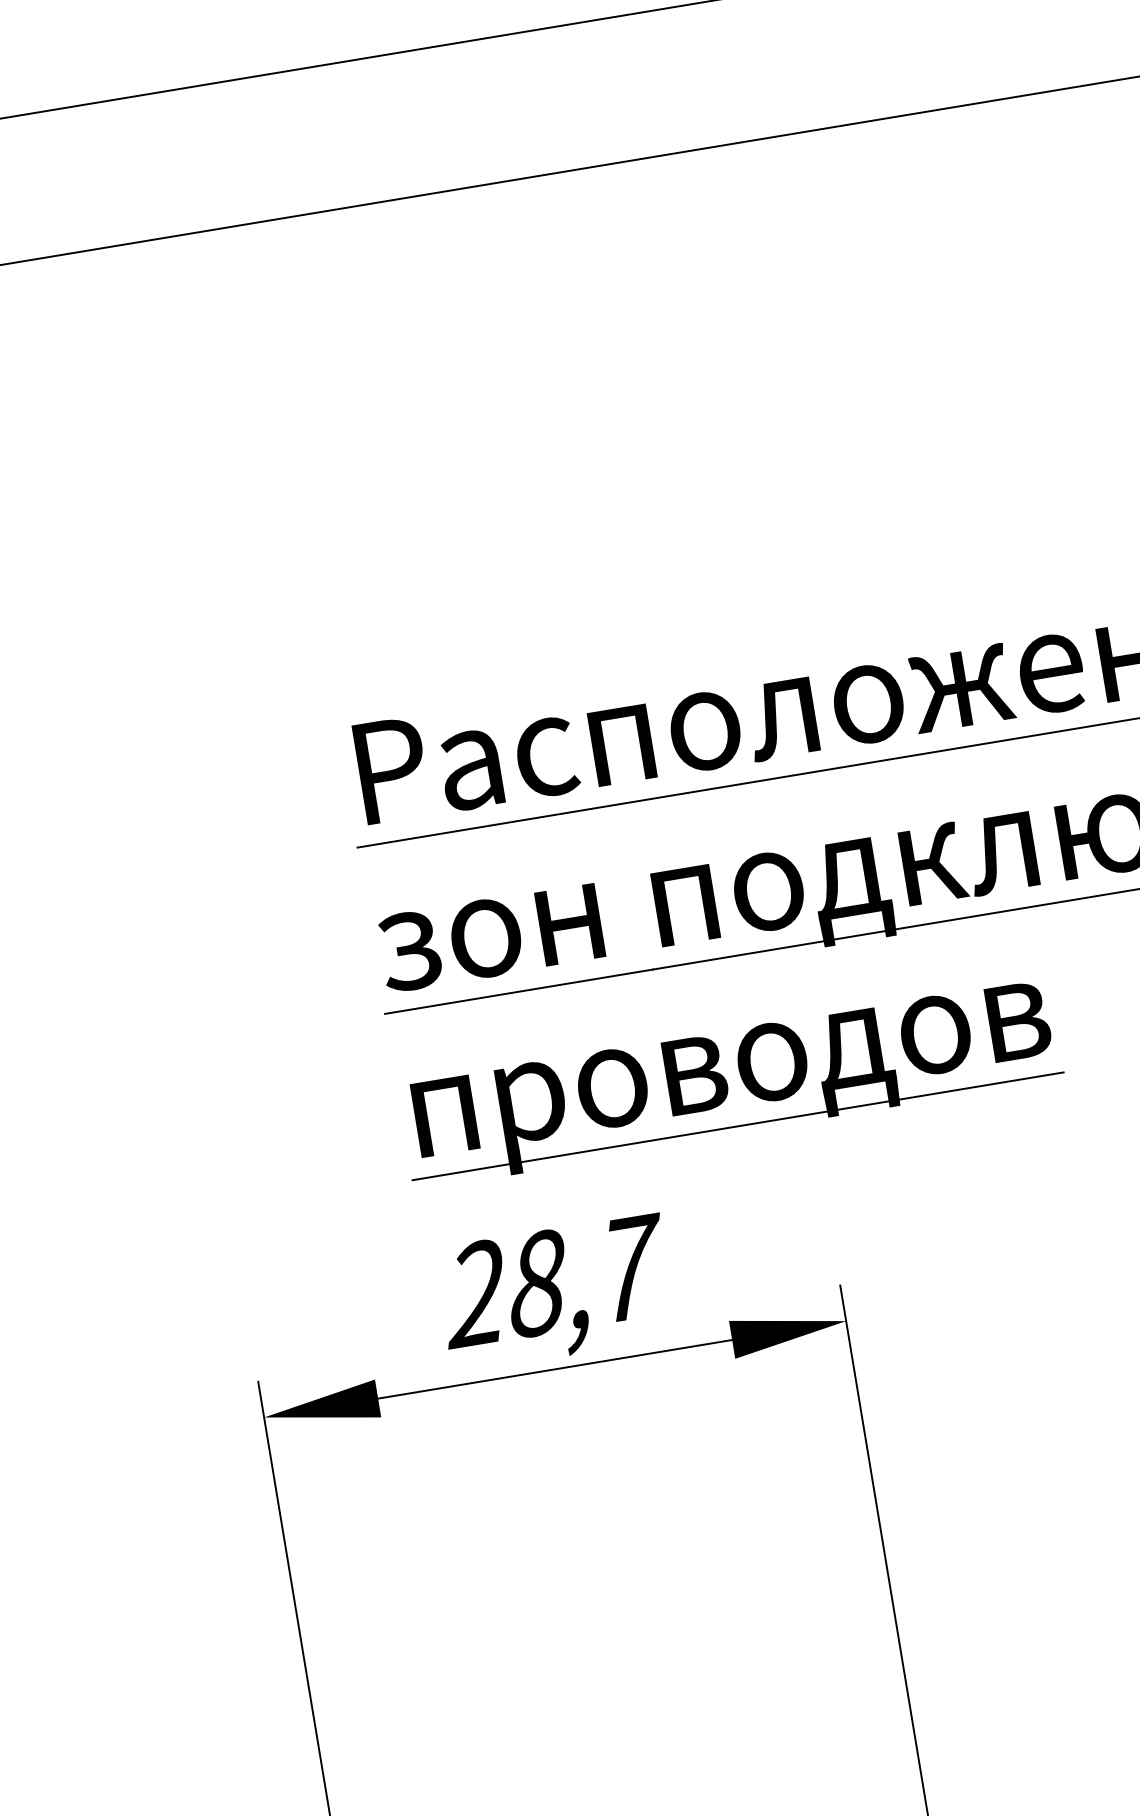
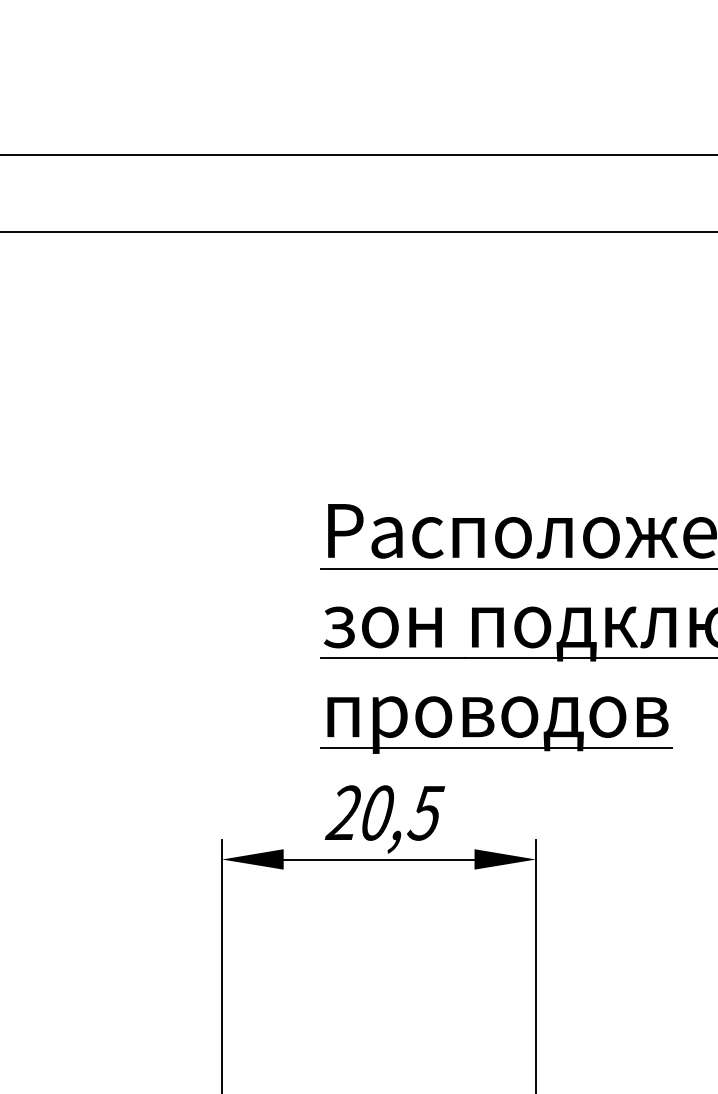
text: (585, 1274) -> (403, 812), 28,7 -> 20,5

